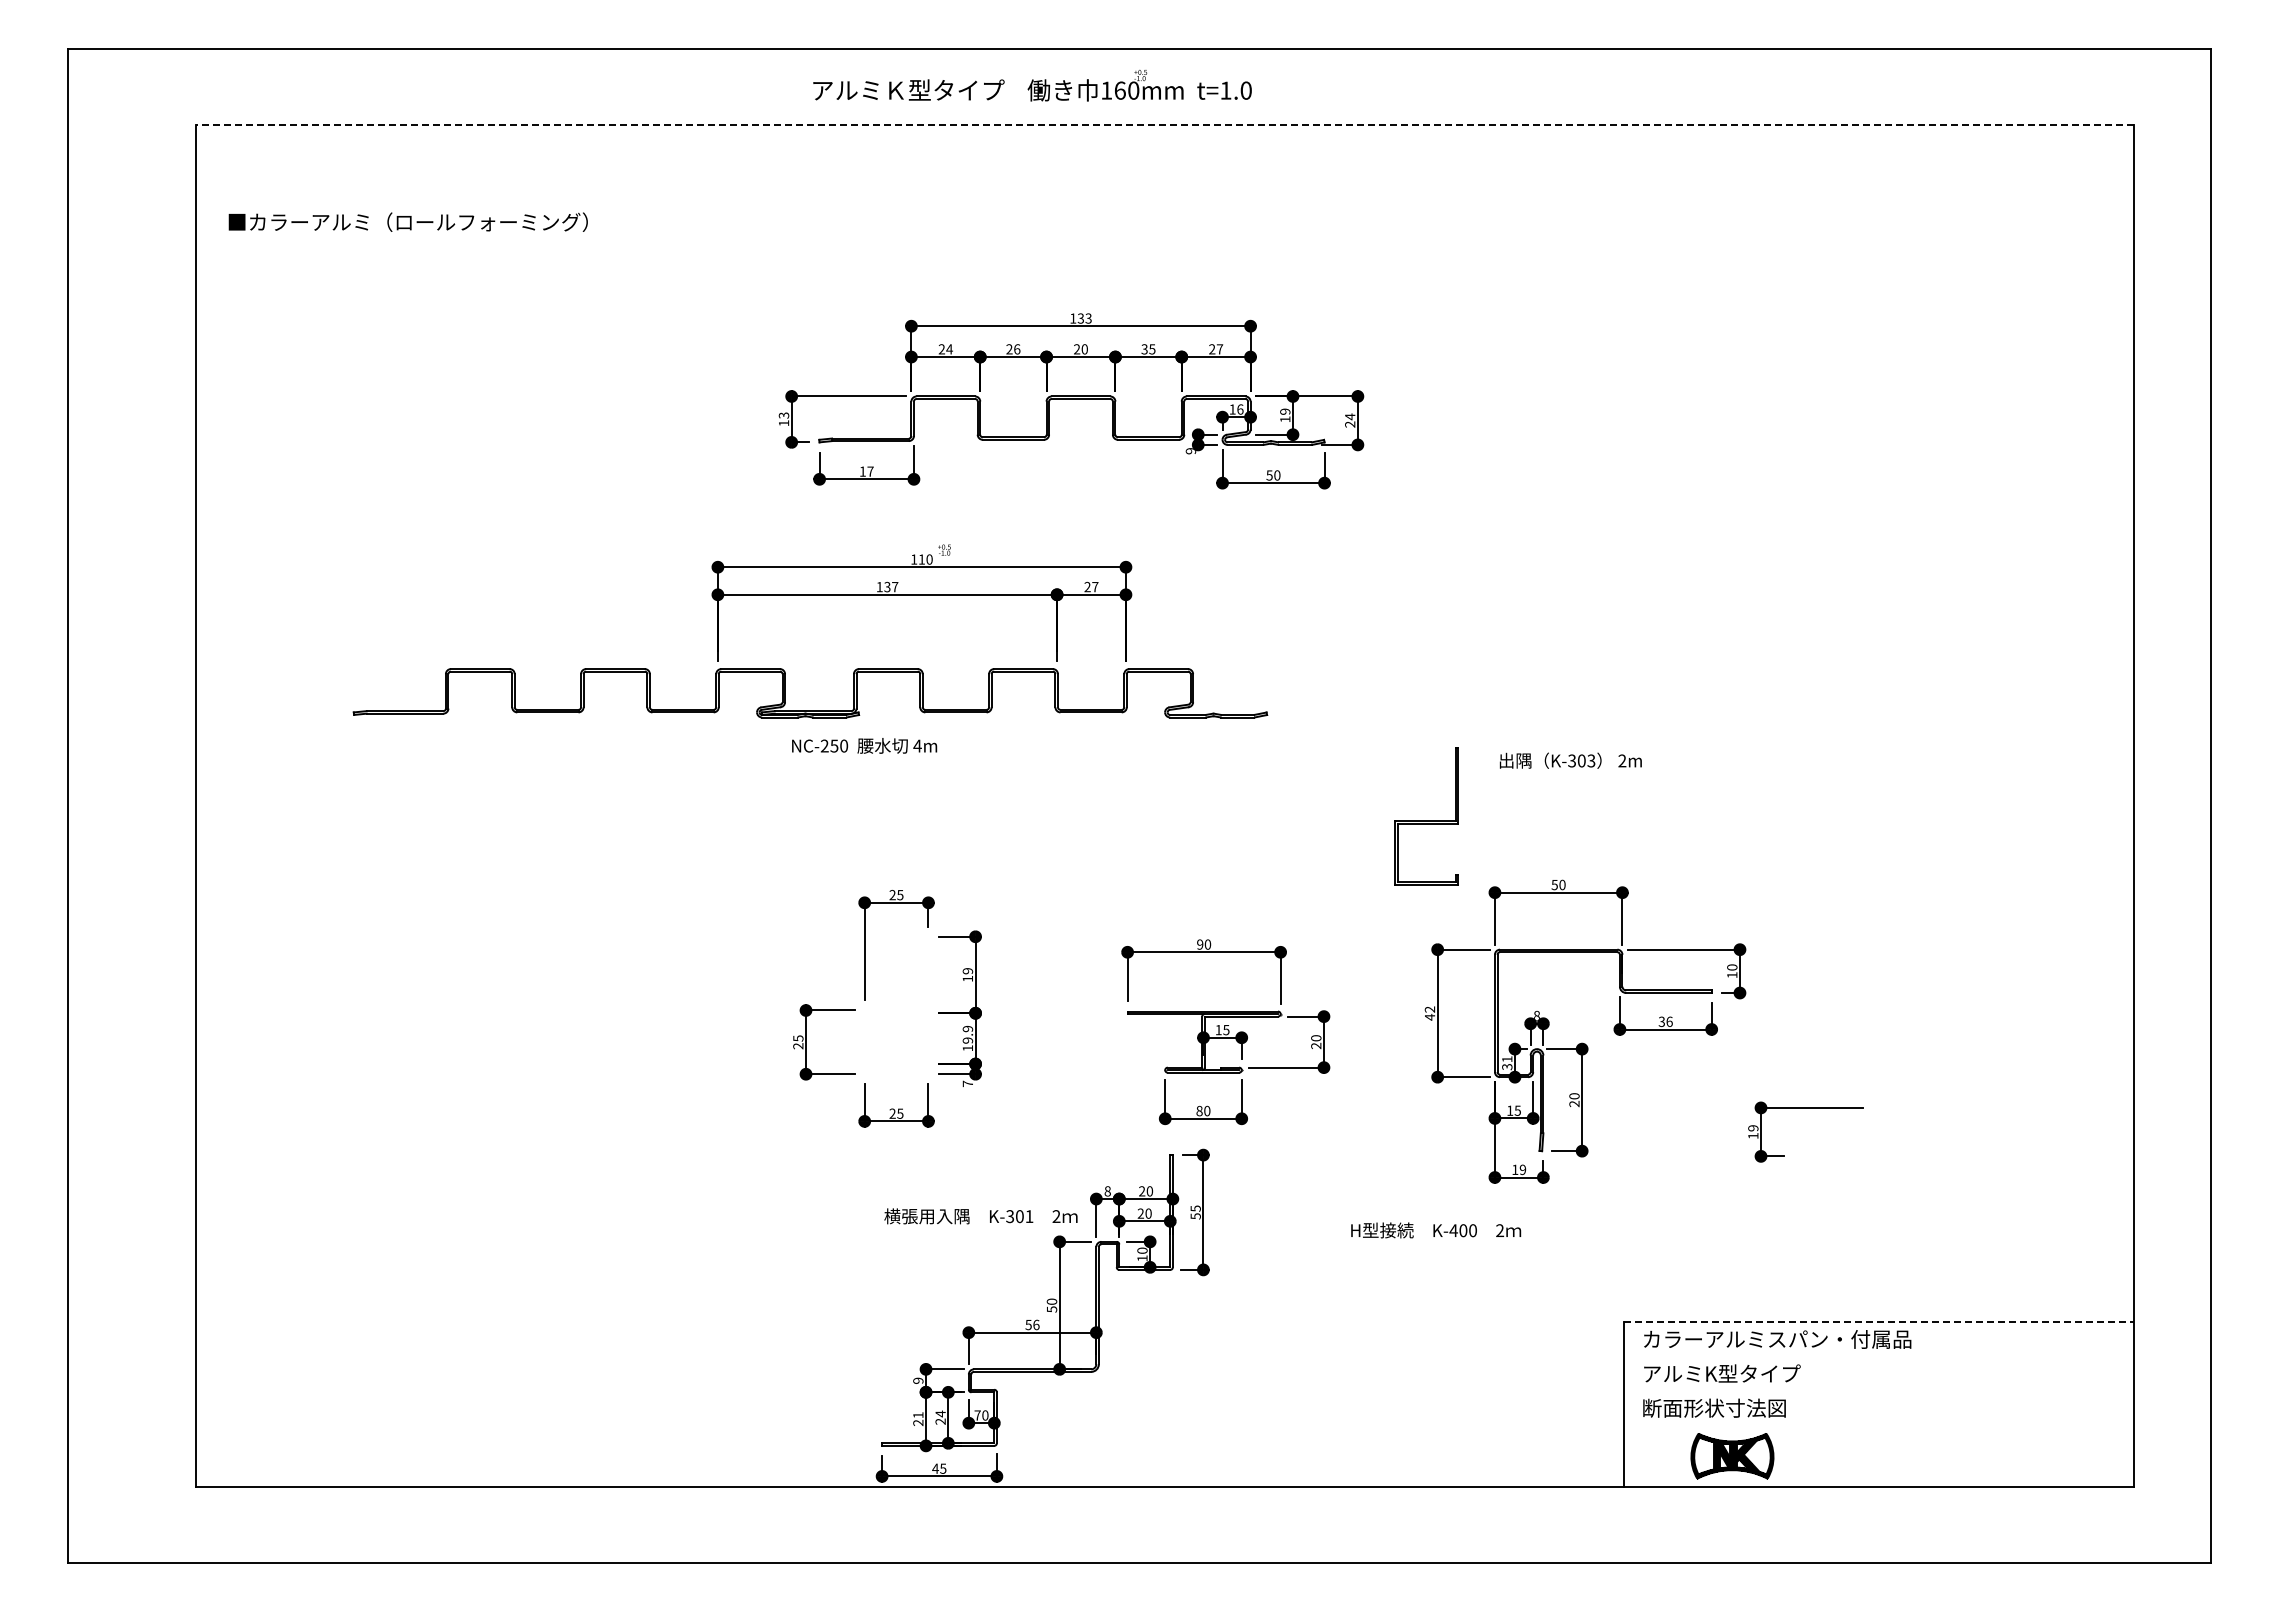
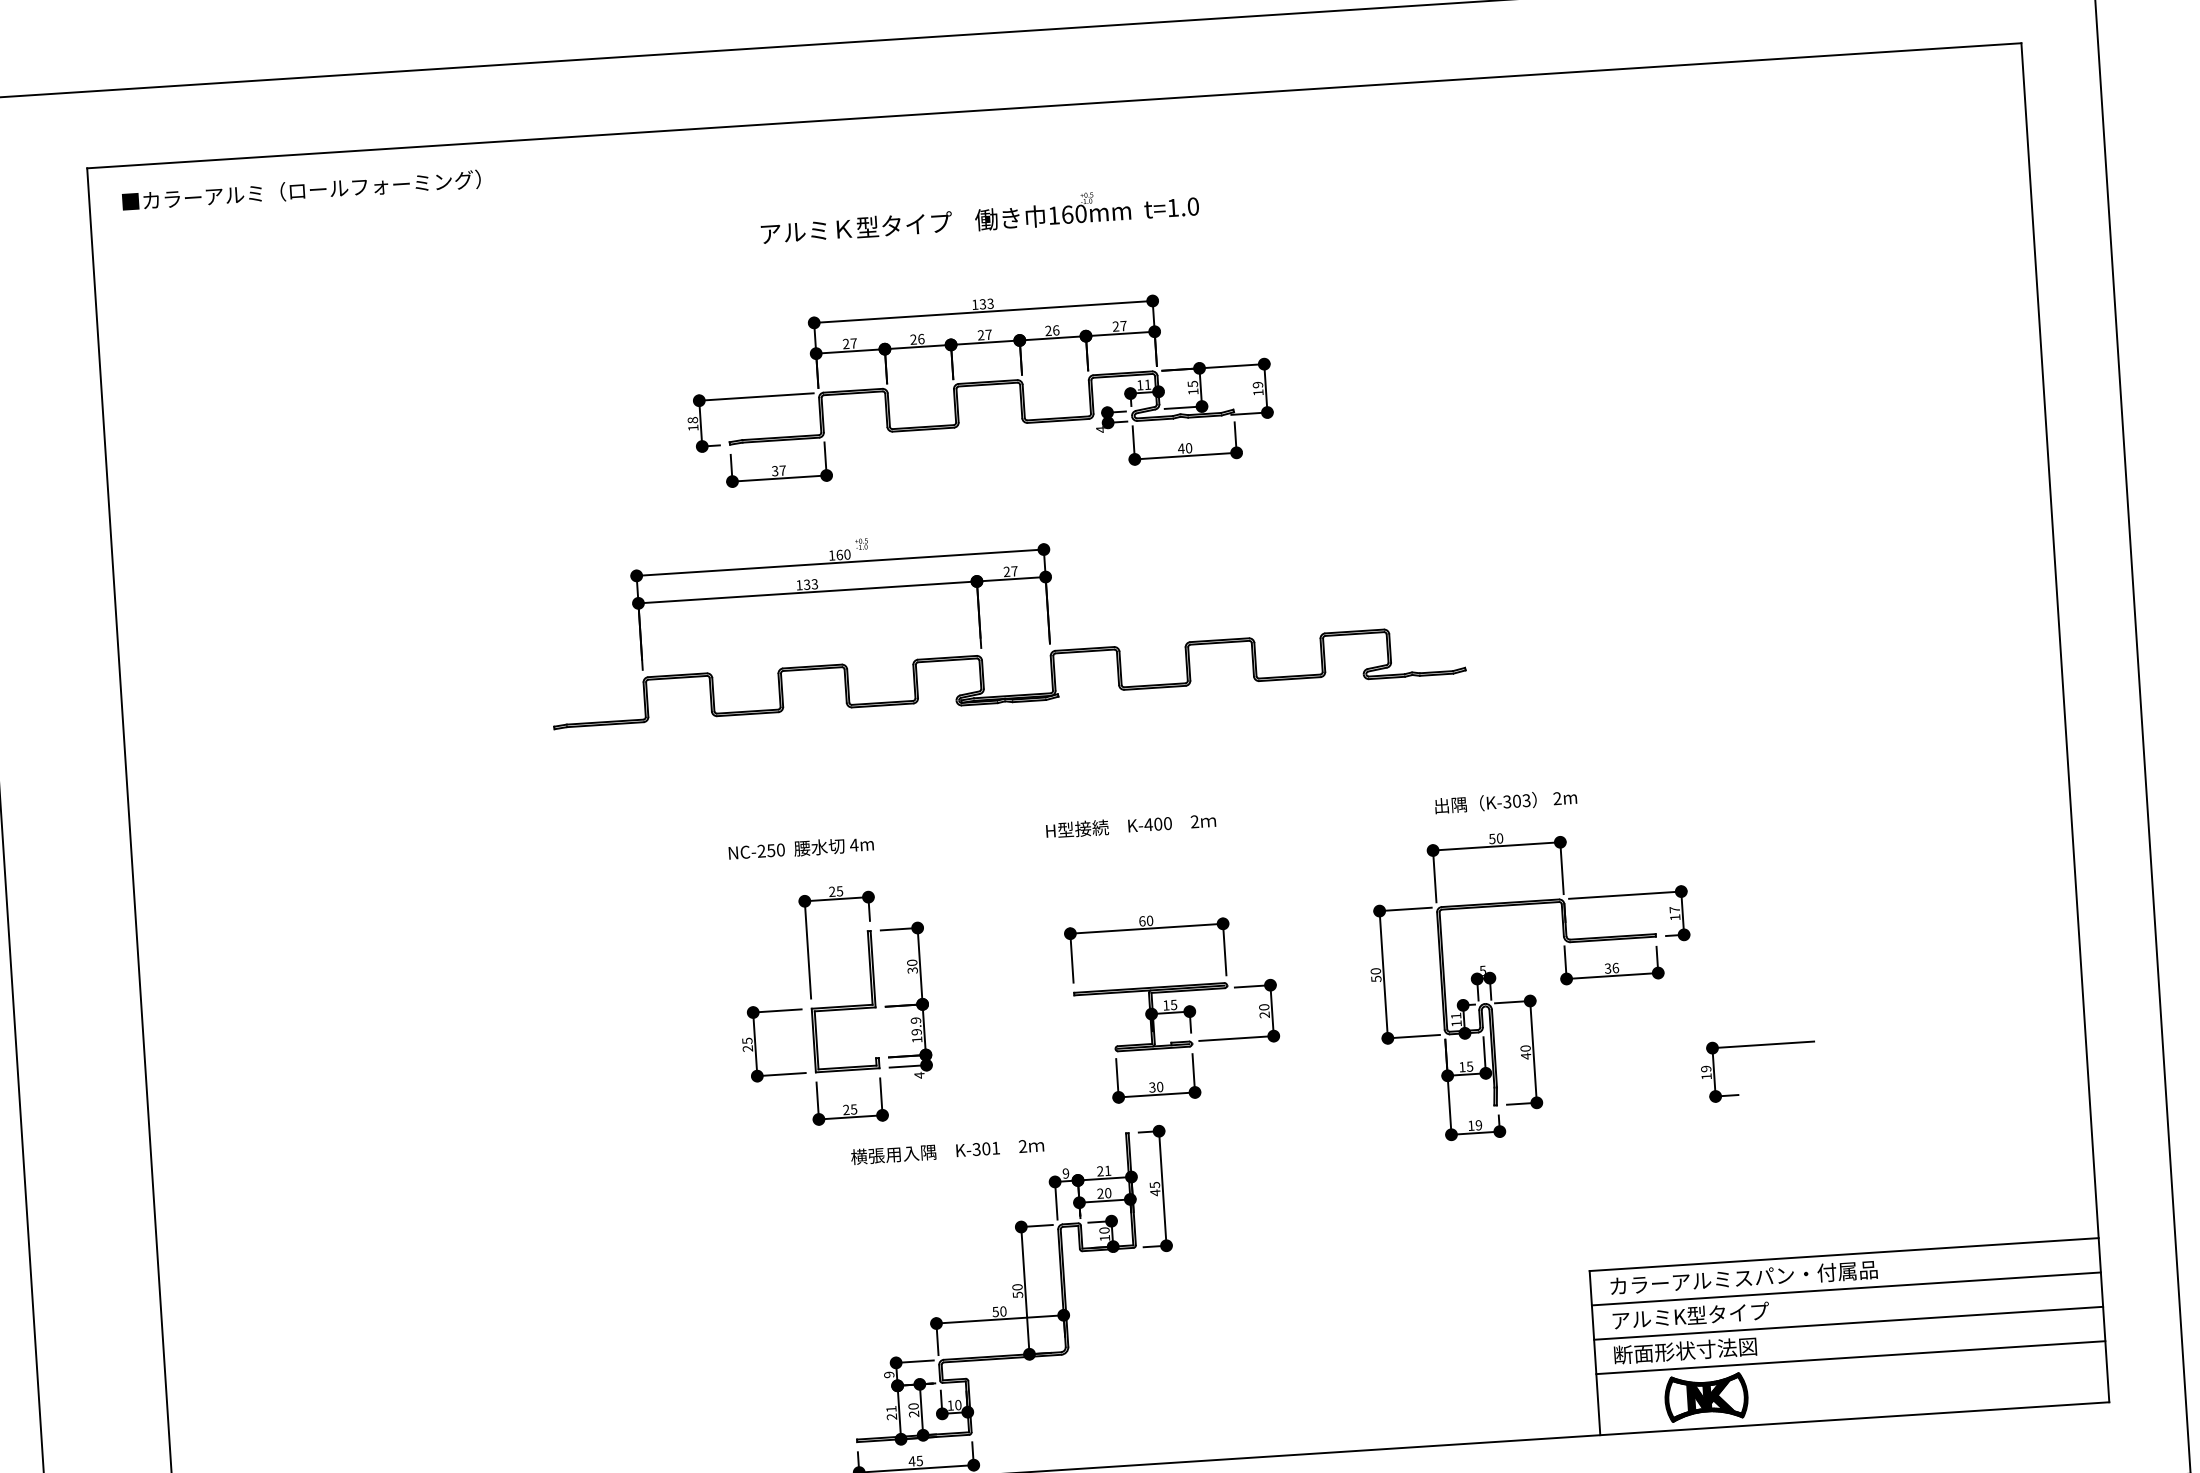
text: (1032, 85) -> (979, 215), moved
line: (1164, 125) -> (1053, 106), dashed -> solid
text: (407, 221) -> (300, 190), moved
text: (949, 349) -> (853, 343), 24 -> 27
text: (1084, 349) -> (988, 334), 20 -> 27
text: (1148, 349) -> (1052, 330), 35 -> 26
text: (1240, 409) -> (1148, 384), 16 -> 11
text: (1285, 411) -> (1193, 383), 19 -> 15
text: (783, 415) -> (692, 420), 13 -> 18
text: (1350, 420) -> (1258, 388), 24 -> 19
text: (1190, 451) -> (1100, 429), 9 -> 4
text: (862, 471) -> (774, 471), 17 -> 37
text: (1269, 475) -> (1181, 448), 50 -> 40
text: (921, 559) -> (839, 555), 110 -> 160
text: (895, 586) -> (815, 583), 137 -> 133
part: (810, 710) -> (1009, 695), moved
text: (864, 745) -> (801, 848), moved
text: (1570, 760) -> (1505, 801), moved
part: (1426, 816) -> (843, 1001), moved
text: (1200, 944) -> (1142, 921), 90 -> 60
text: (1732, 967) -> (1674, 909), 10 -> 17
text: (967, 975) -> (912, 967), 19 -> 30
text: (1429, 1013) -> (1375, 975), 42 -> 50
text: (1536, 1015) -> (1482, 970), 8 -> 5
text: (1507, 1067) -> (1456, 1024), 31 -> 11
text: (967, 1083) -> (919, 1074), 7 -> 4
text: (1574, 1103) -> (1526, 1055), 20 -> 40
text: (1199, 1111) -> (1152, 1087), 80 -> 30
text: (1107, 1191) -> (1065, 1173), 8 -> 9
text: (1149, 1191) -> (1107, 1171), 20 -> 21
text: (980, 1216) -> (947, 1151), moved
text: (1195, 1216) -> (1155, 1192), 55 -> 45
text: (1436, 1230) -> (1131, 825), moved
line: (1879, 1322) -> (1844, 1254), dashed -> solid
text: (1036, 1324) -> (1003, 1311), 56 -> 50
line: (1879, 1356) -> (1846, 1288), added
line: (1879, 1391) -> (1849, 1323), added
text: (940, 1413) -> (913, 1406), 24 -> 20
text: (977, 1415) -> (950, 1405), 70 -> 10
line: (1879, 1425) -> (1851, 1357), added

